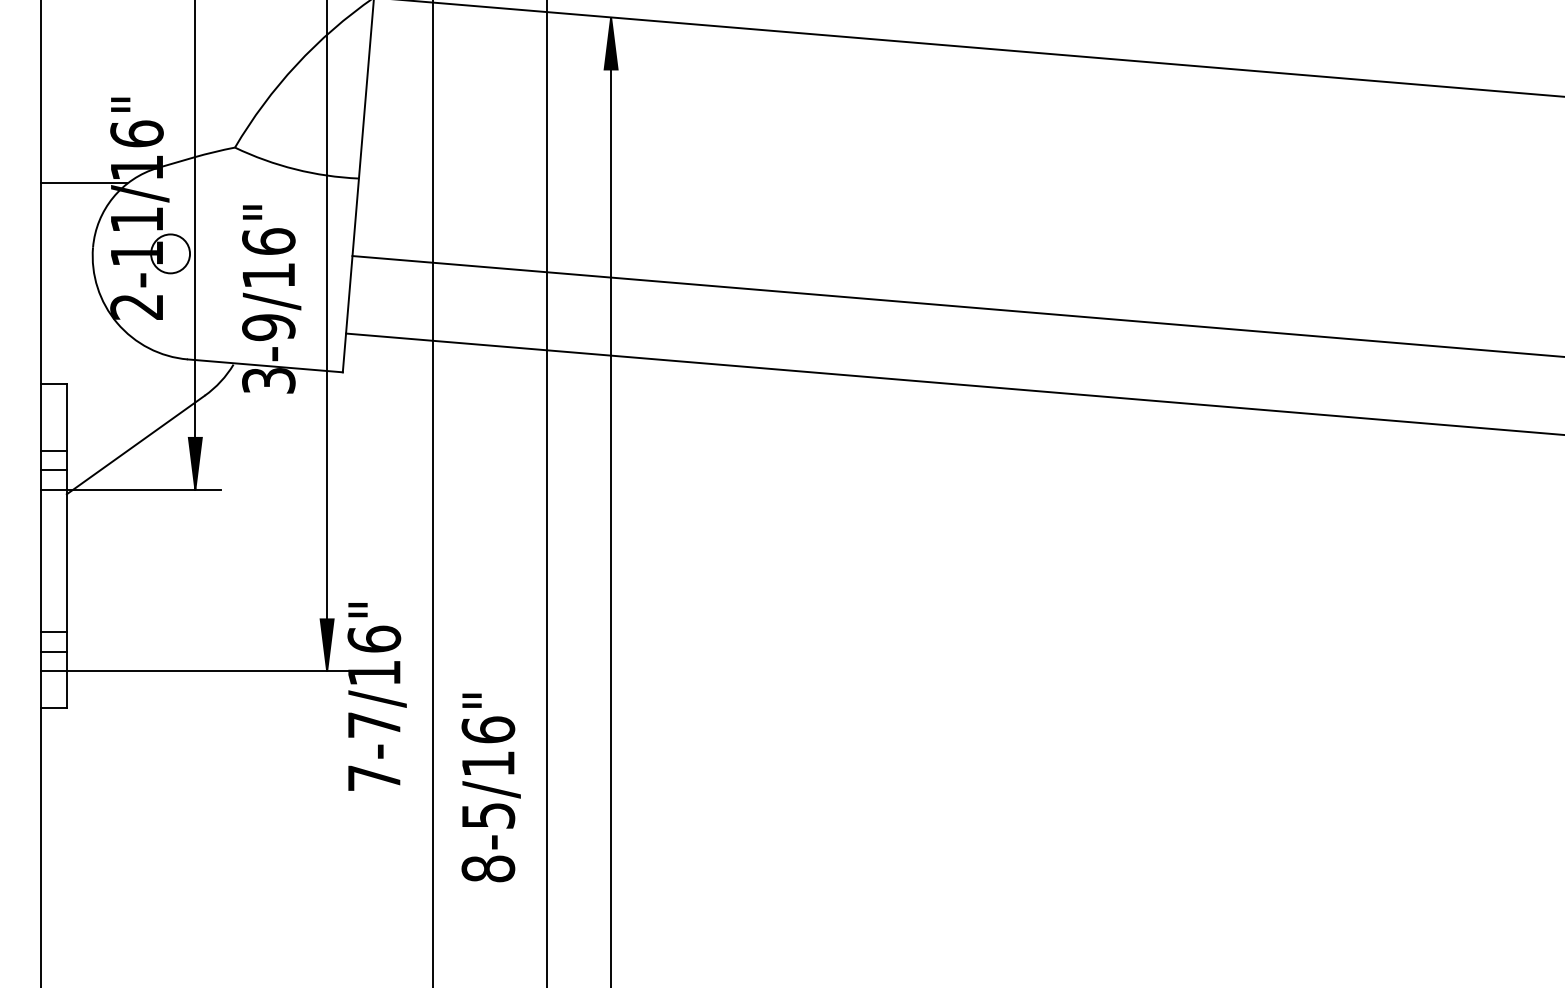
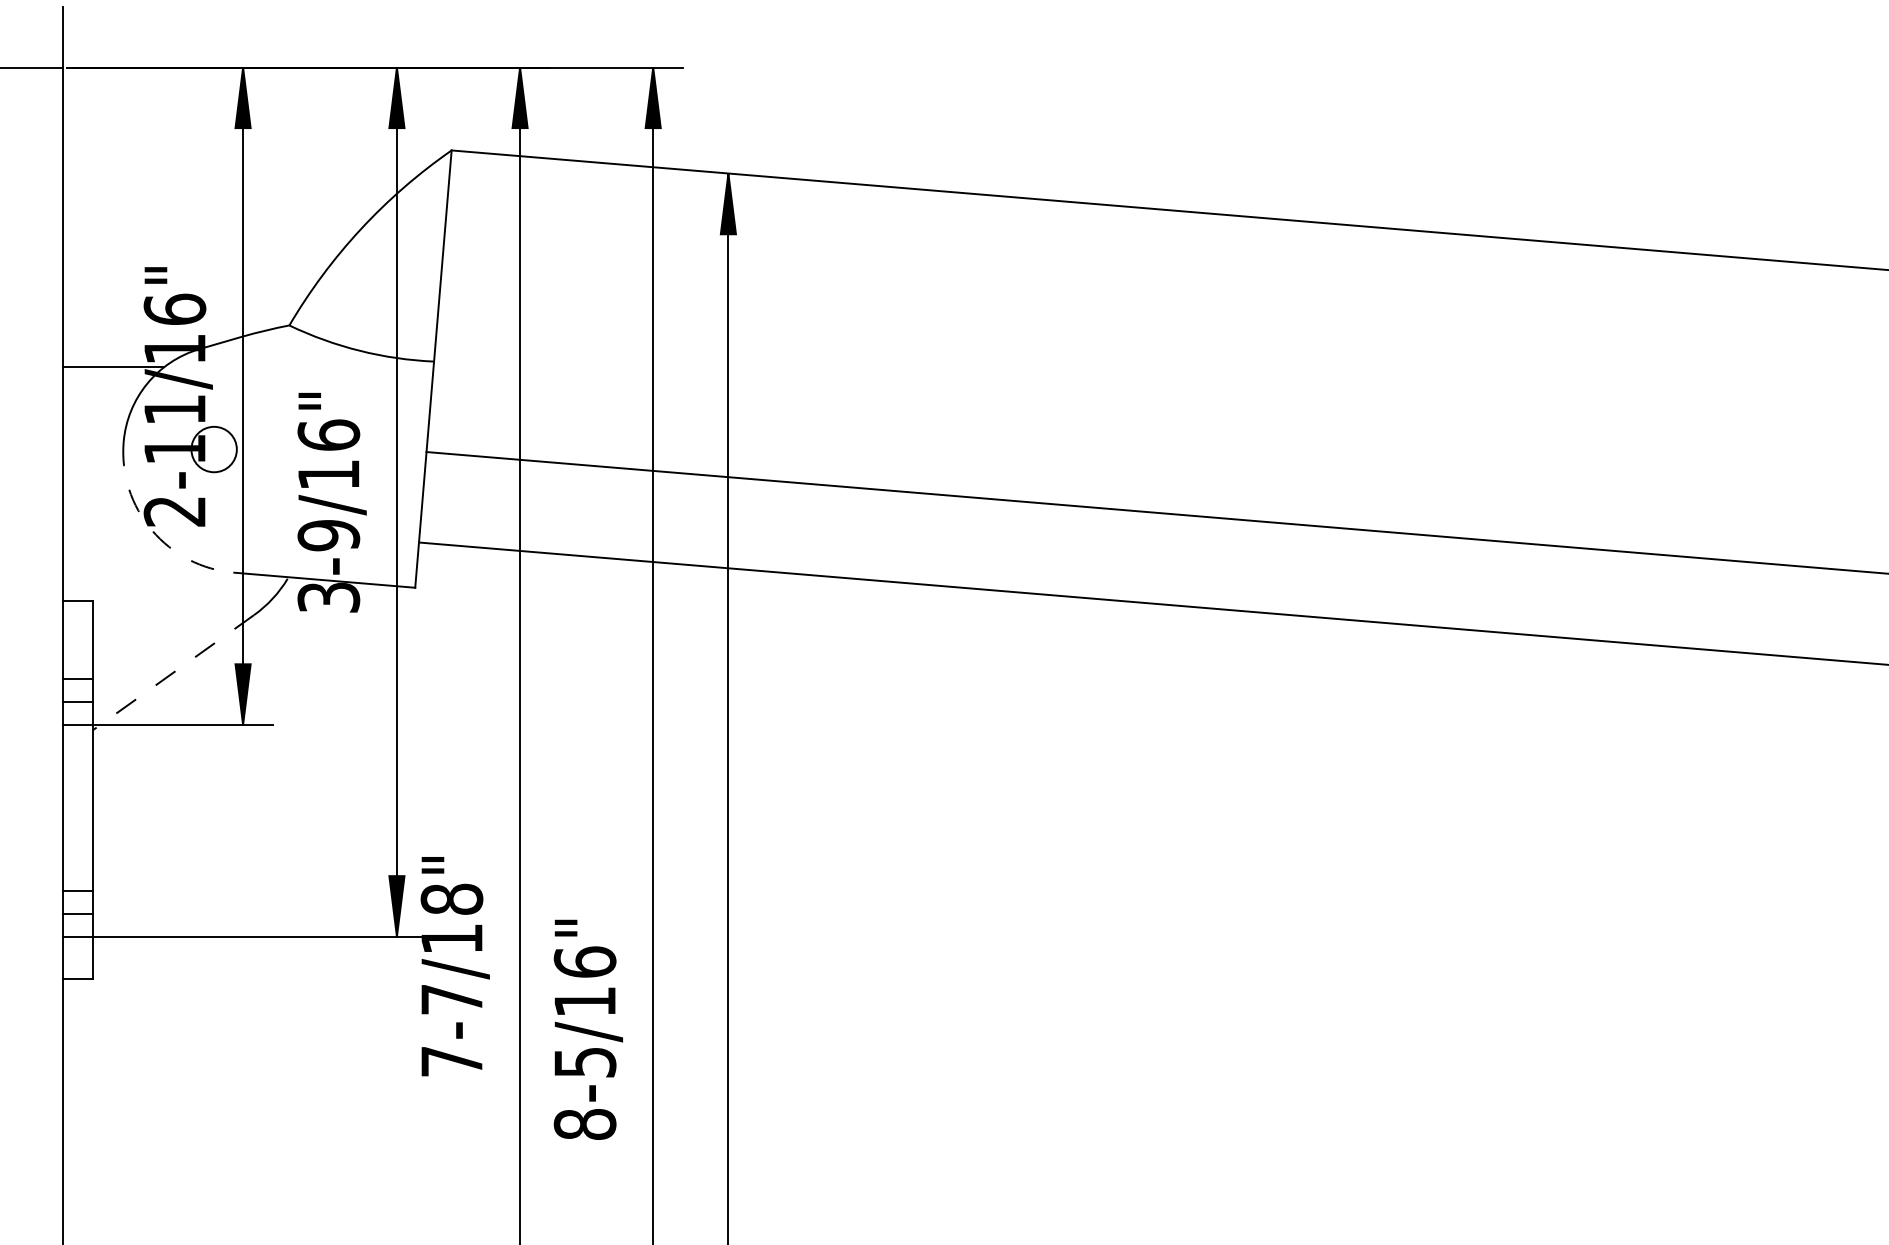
arc: (116, 323) -> (151, 530), solid -> dashed
line: (135, 444) -> (173, 672), solid -> dashed
text: (373, 638) -> (451, 898), 7-7/16" -> 7-7/18"
text: (490, 787) -> (587, 1029), moved

